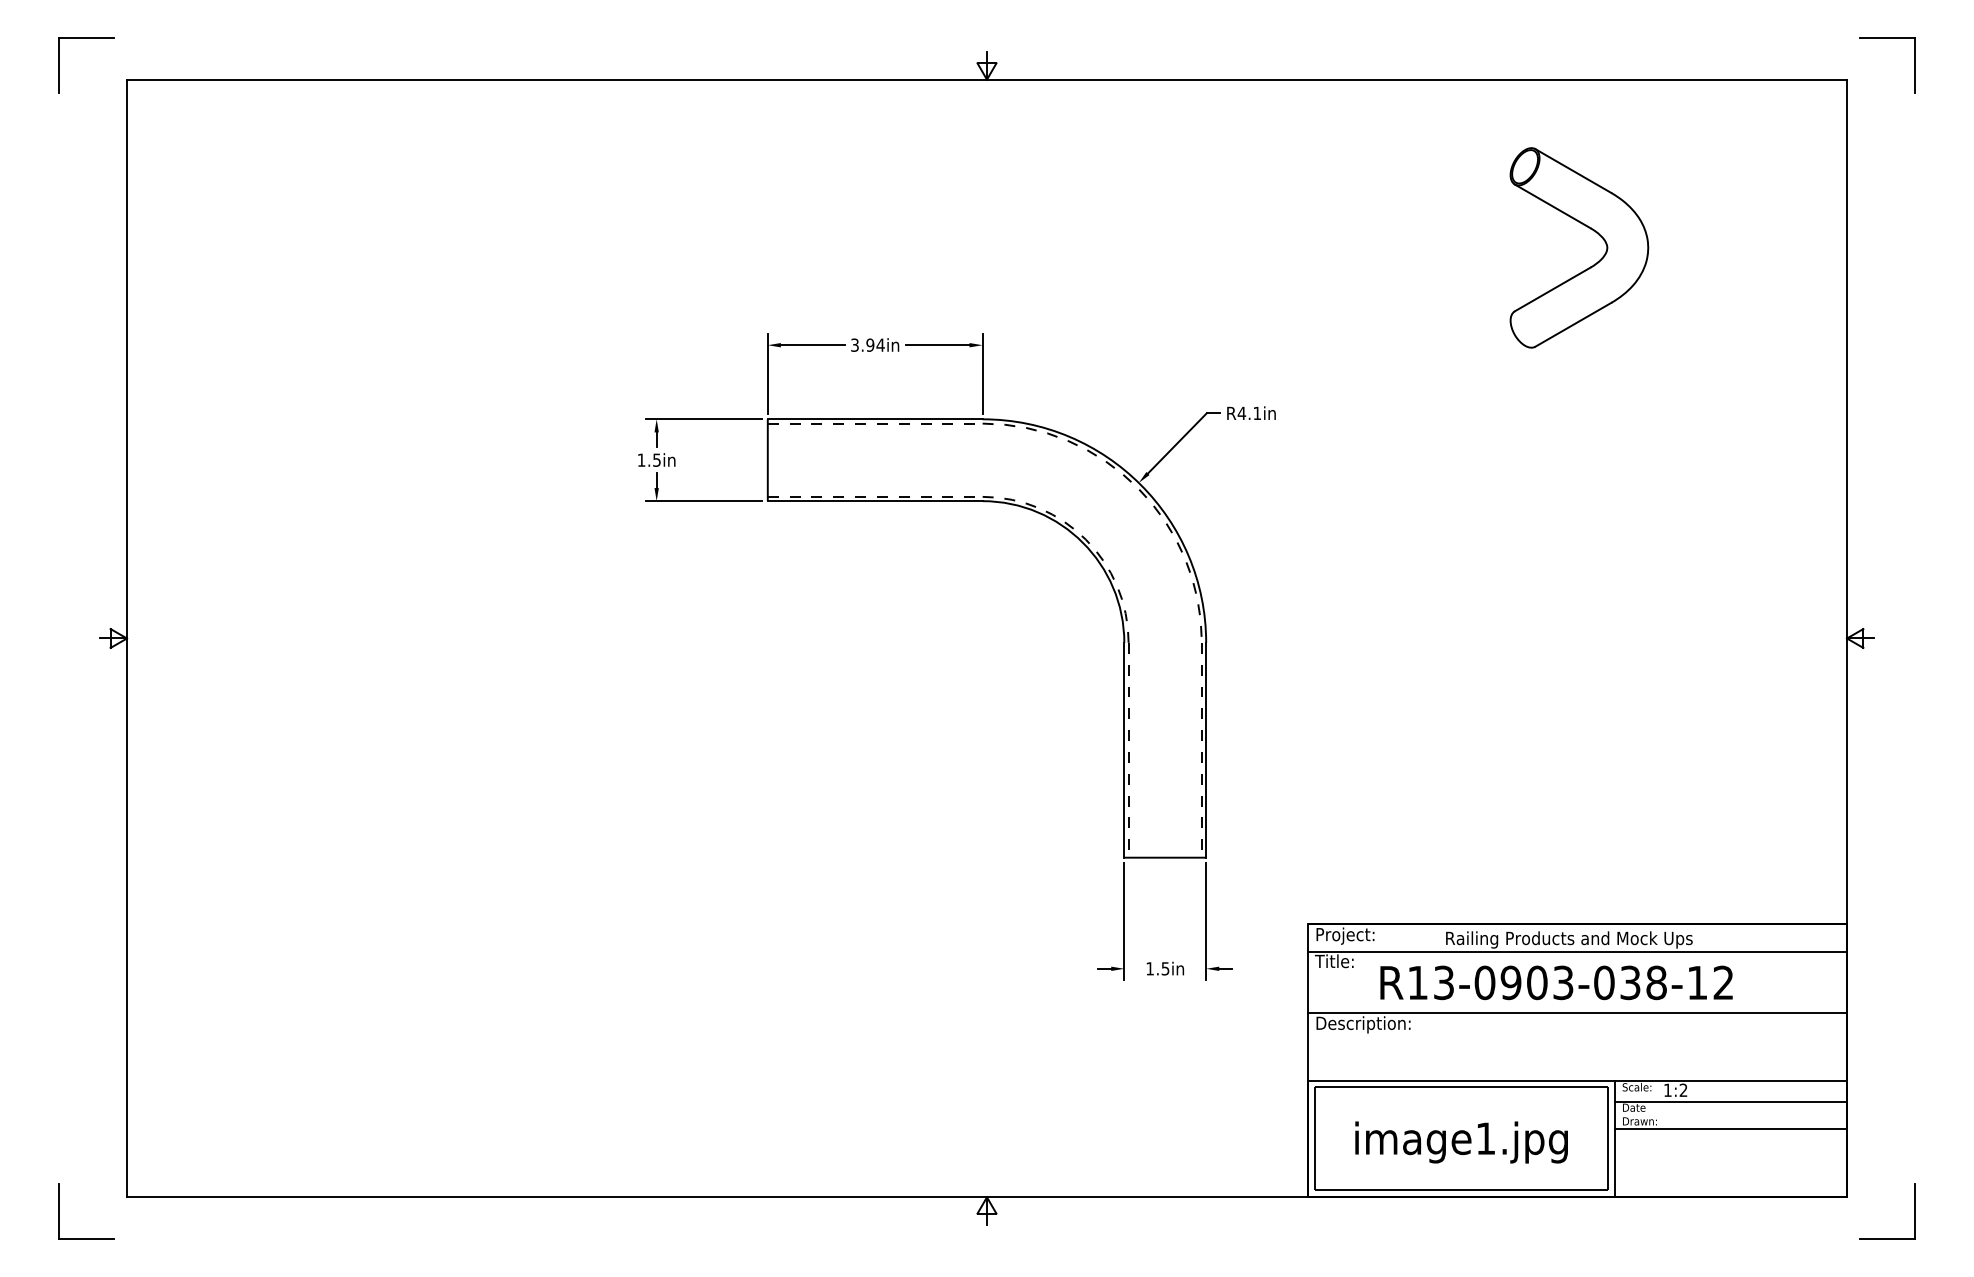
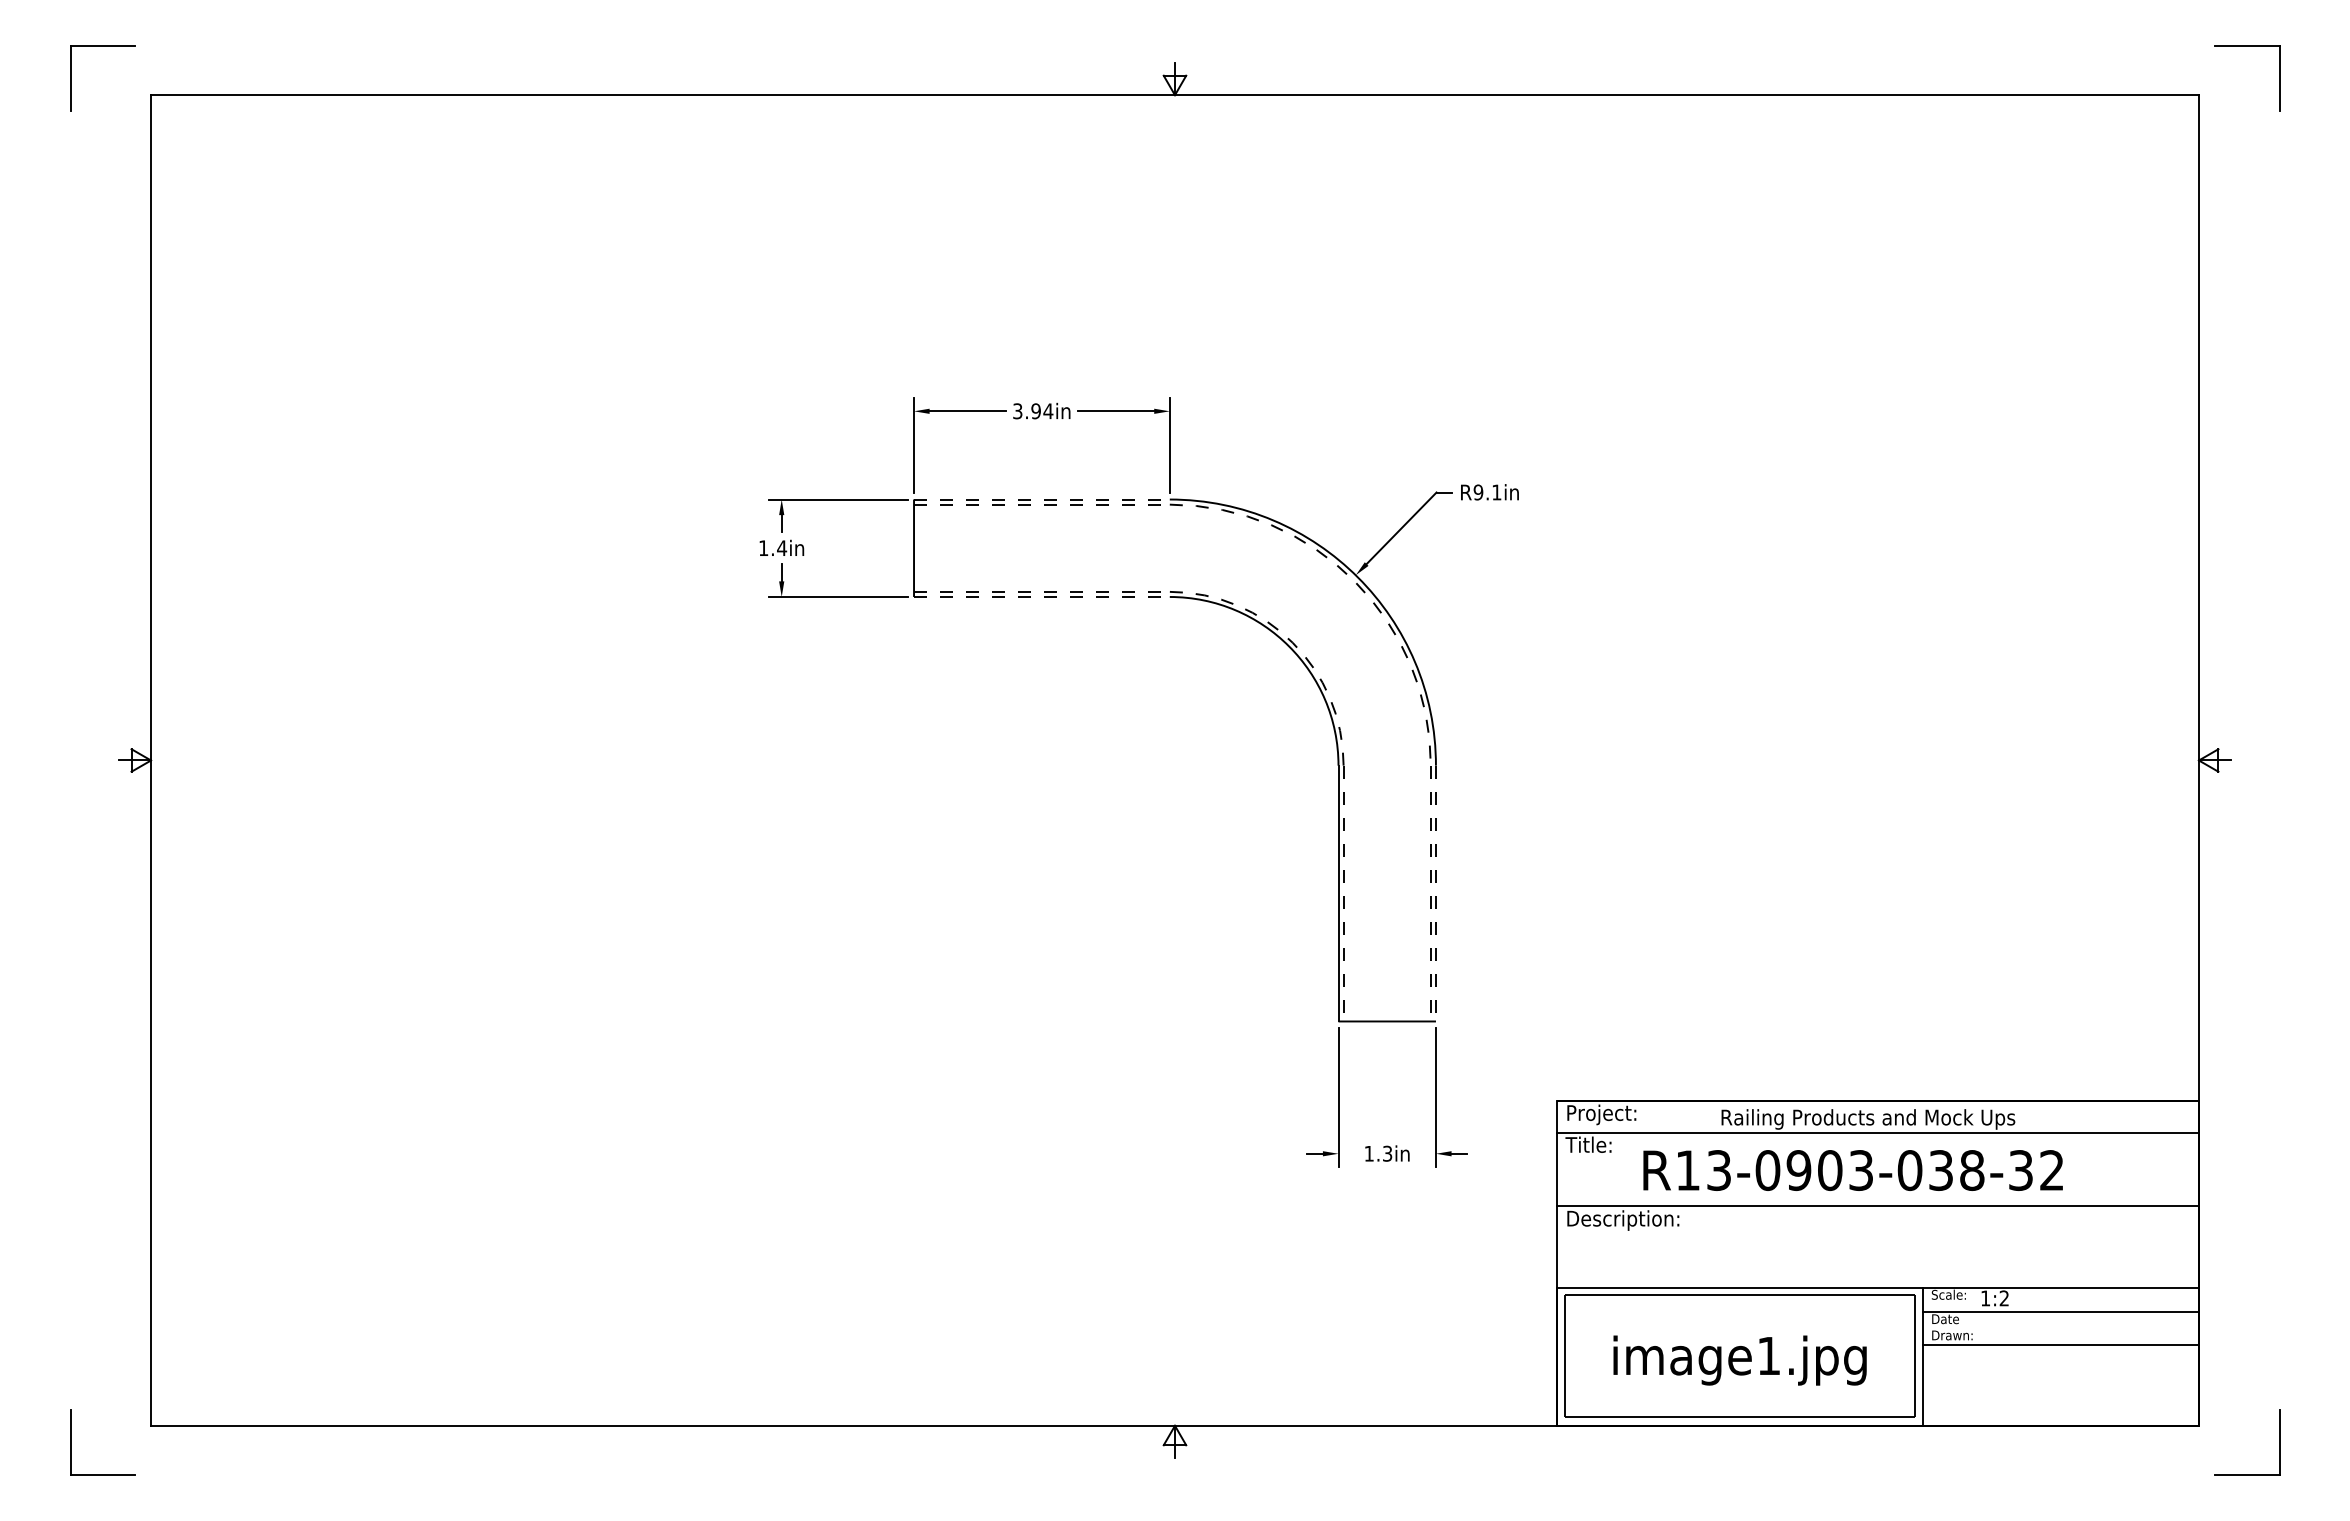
part: (1590, 229) -> (1893, 273), removed
text: (1241, 413) -> (1478, 492), R4.1in -> R9.1in
line: (874, 419) -> (1041, 499), solid -> dashed
text: (657, 460) -> (782, 548), 1.5in -> 1.4in
line: (874, 500) -> (1041, 596), solid -> dashed
line: (1205, 750) -> (1435, 893), solid -> dashed
text: (1165, 967) -> (1387, 1152), 1.5in -> 1.3in
text: (1697, 982) -> (2020, 1170), R13-0903-038-12 -> R13-0903-038-32

